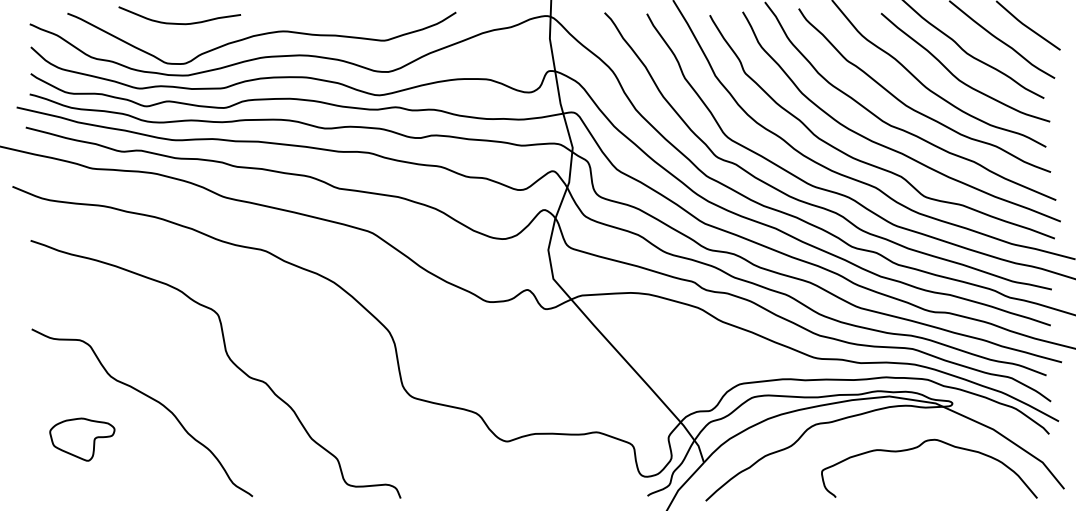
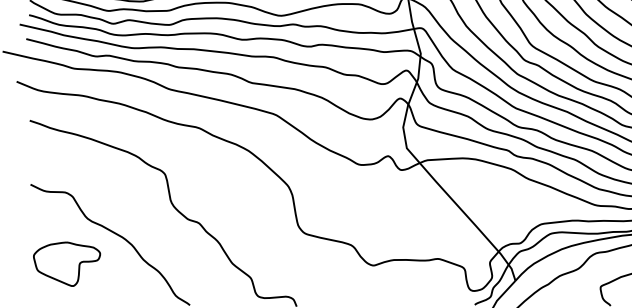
part: (82, 439) -> (67, 264), size x1.43

